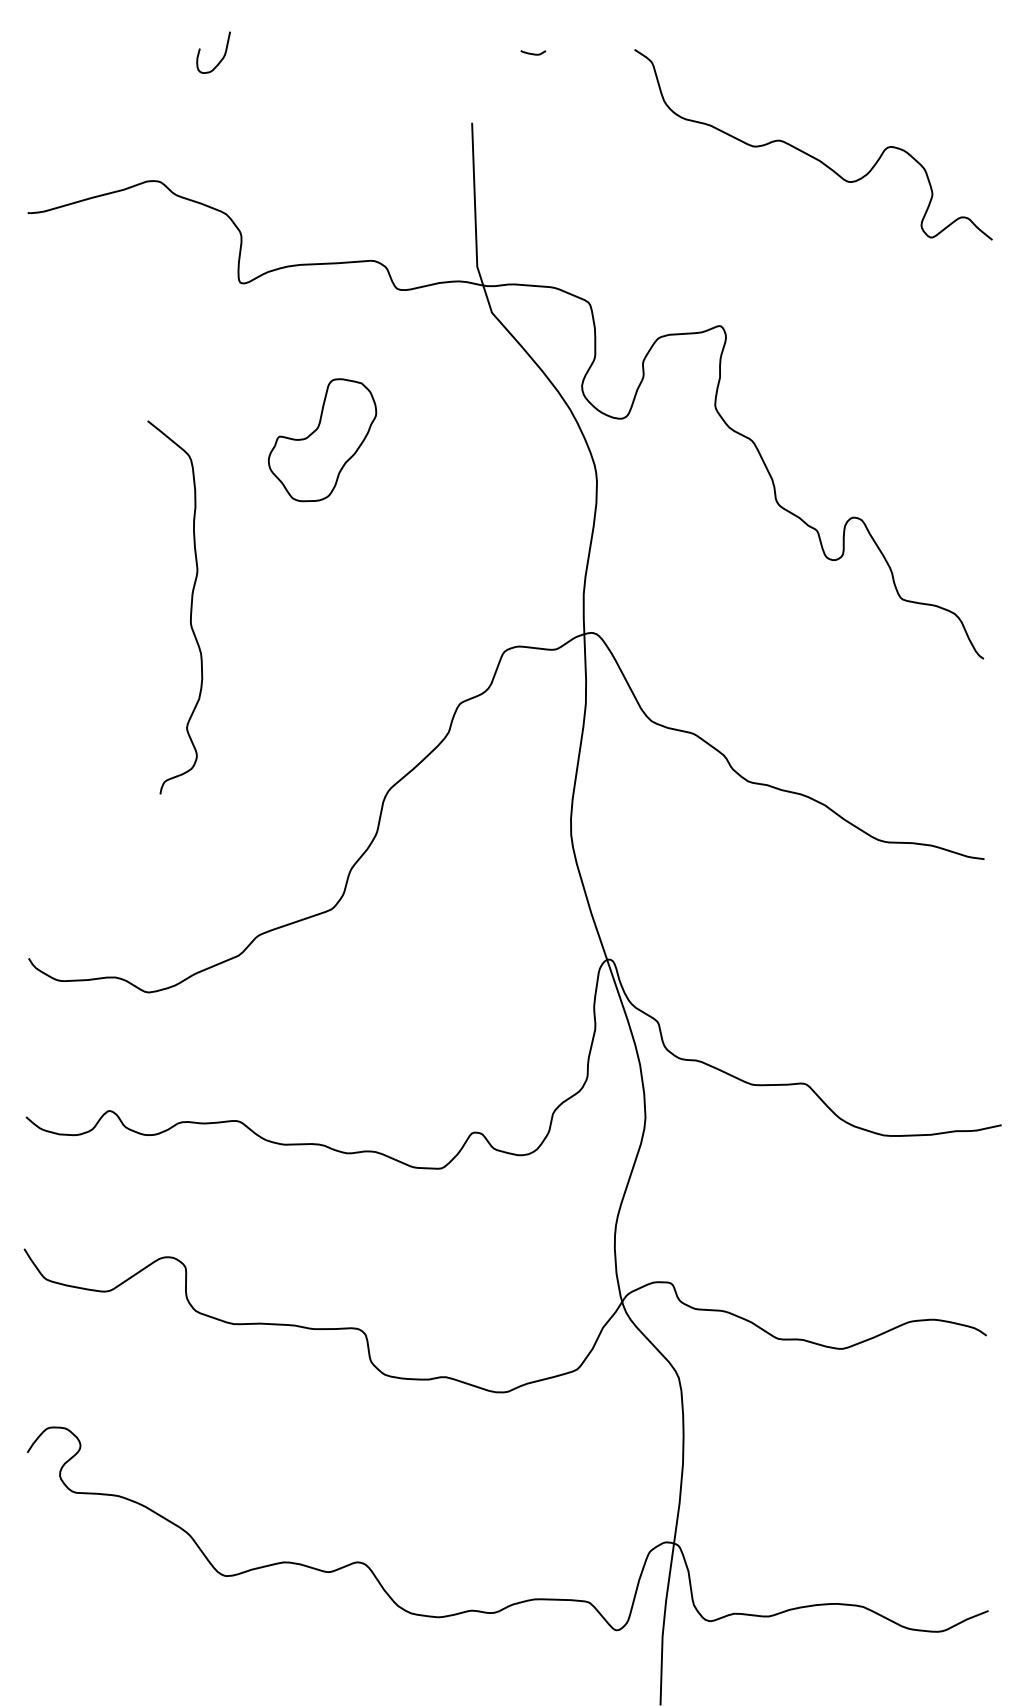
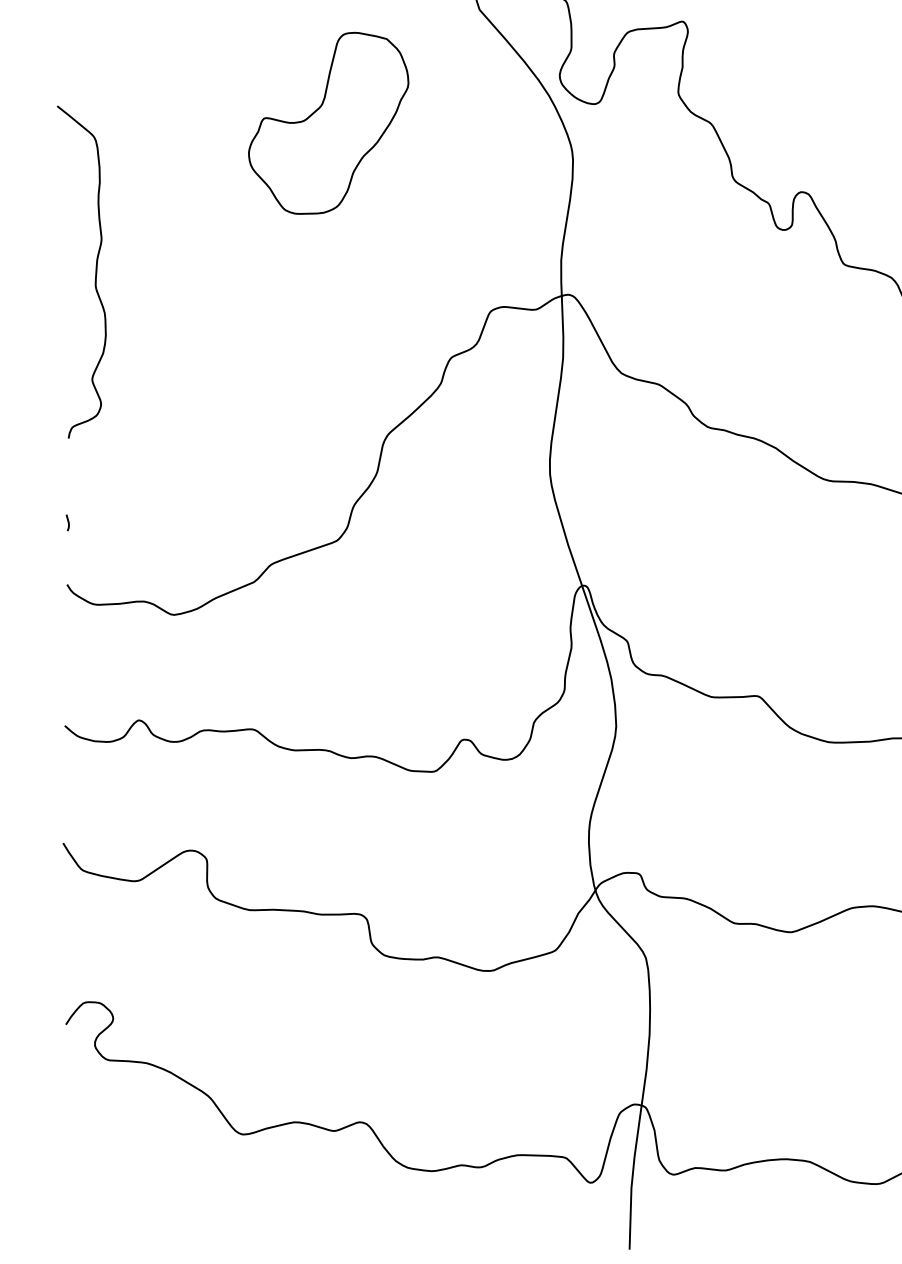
part: (322, 439) -> (328, 122), size x1.67
curve: (190, 607) -> (95, 272), moved
line: (29, 888) -> (67, 522), added

